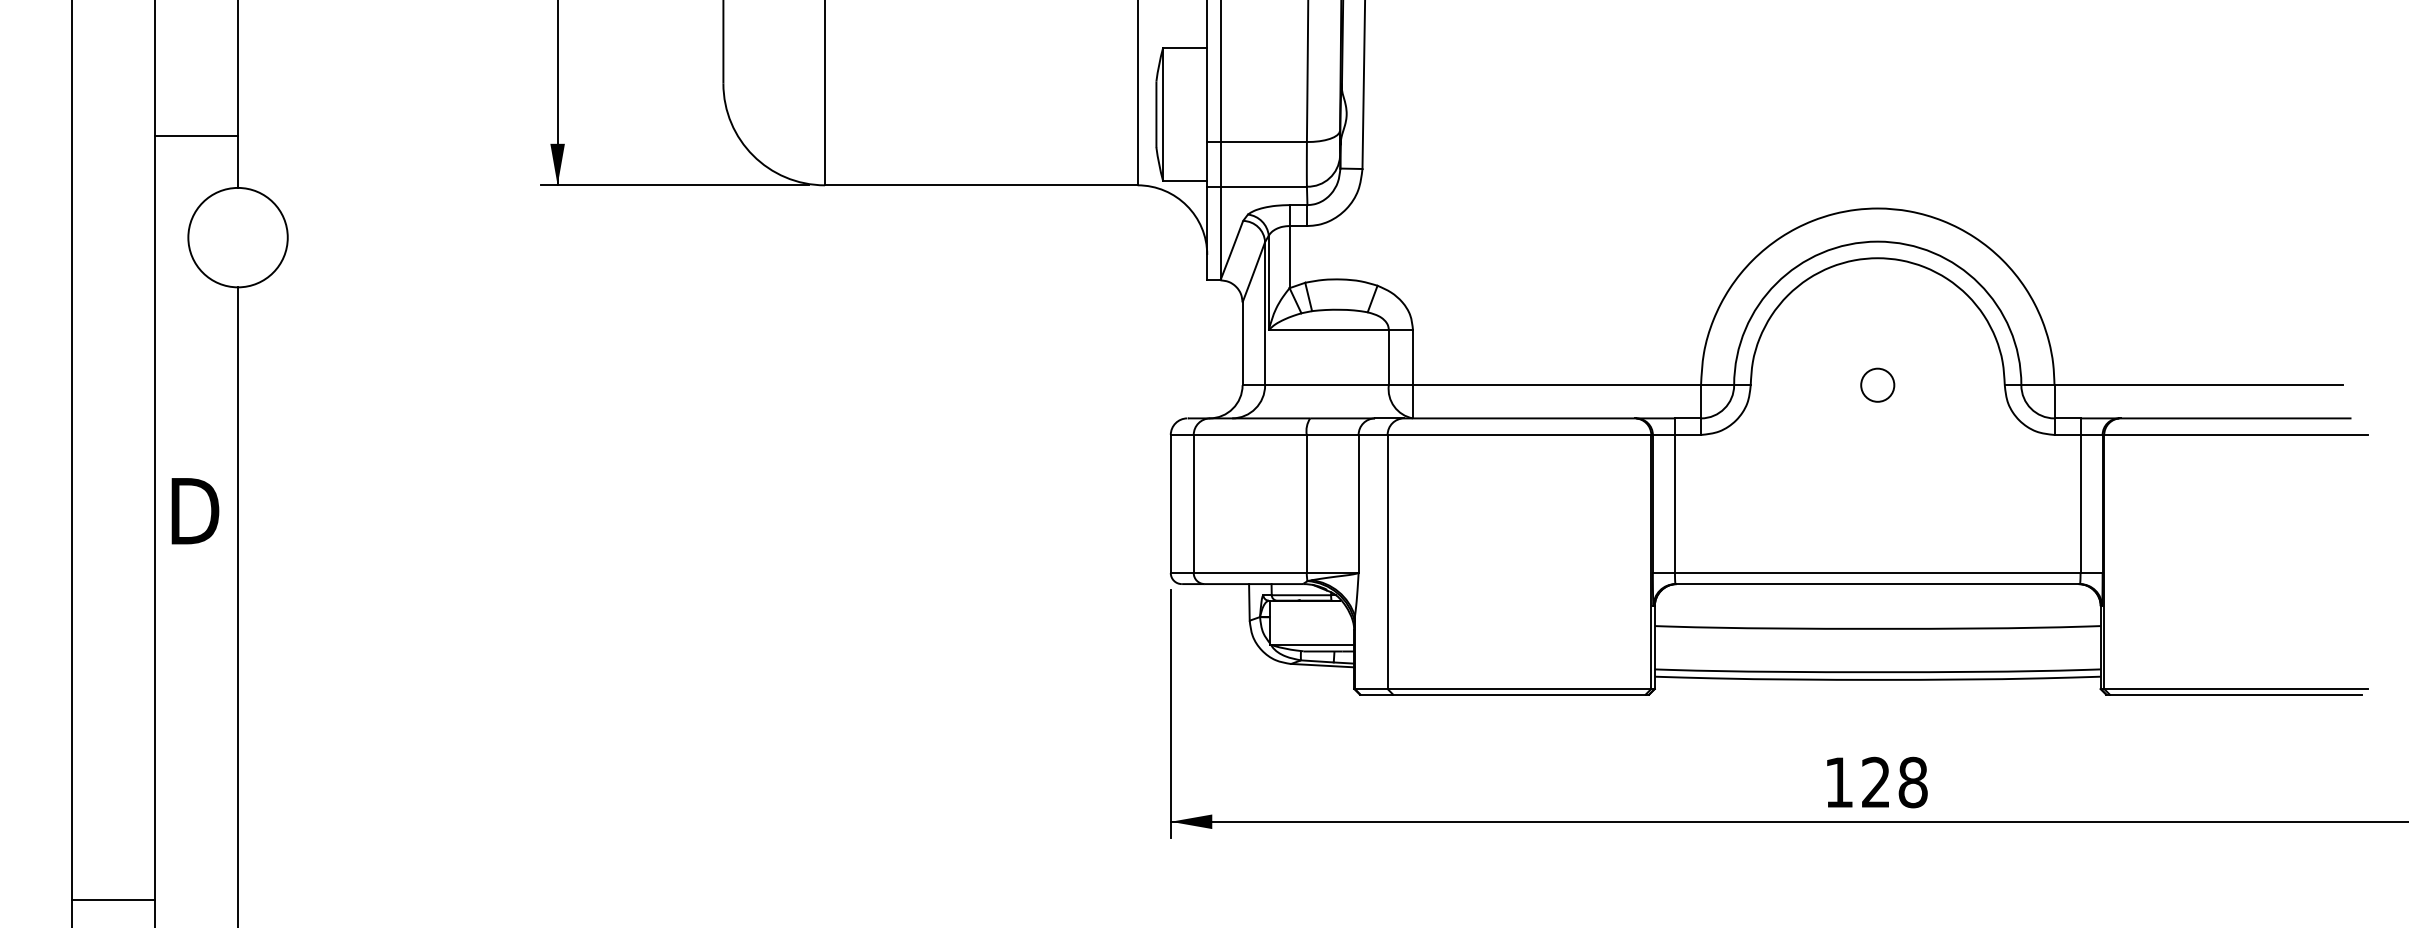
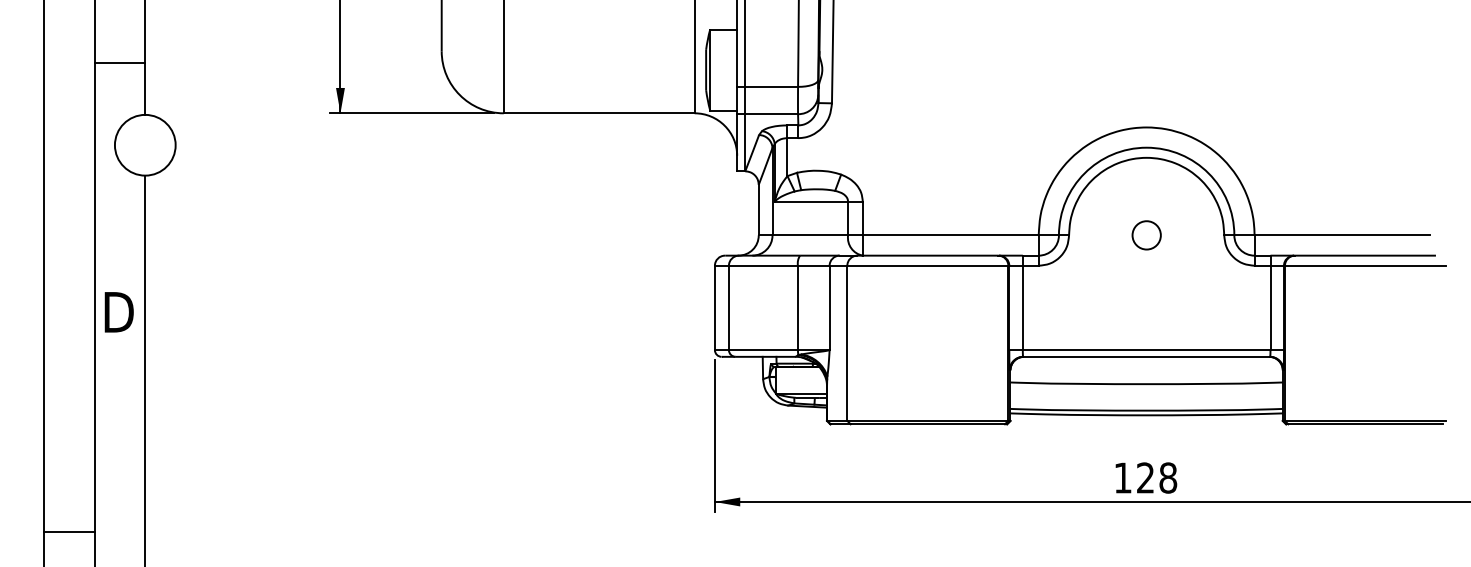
line: (195, 134) -> (119, 62), moved
circle: (1877, 385) -> (1146, 235), size x1.4
line: (113, 901) -> (69, 532), moved

